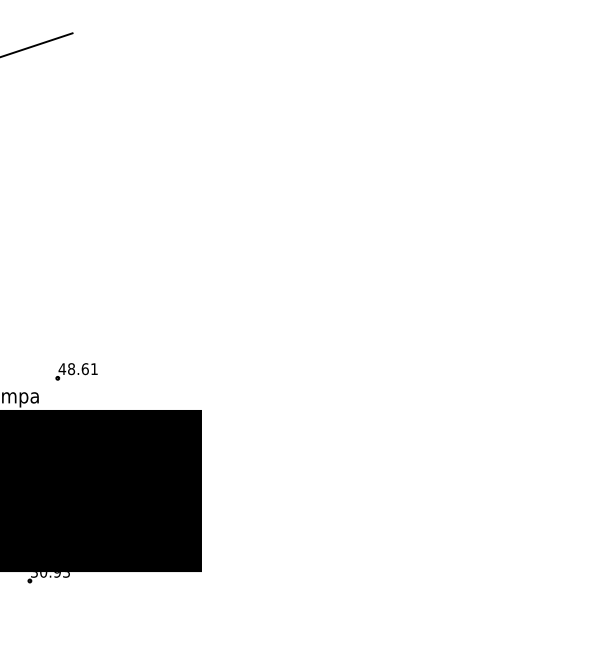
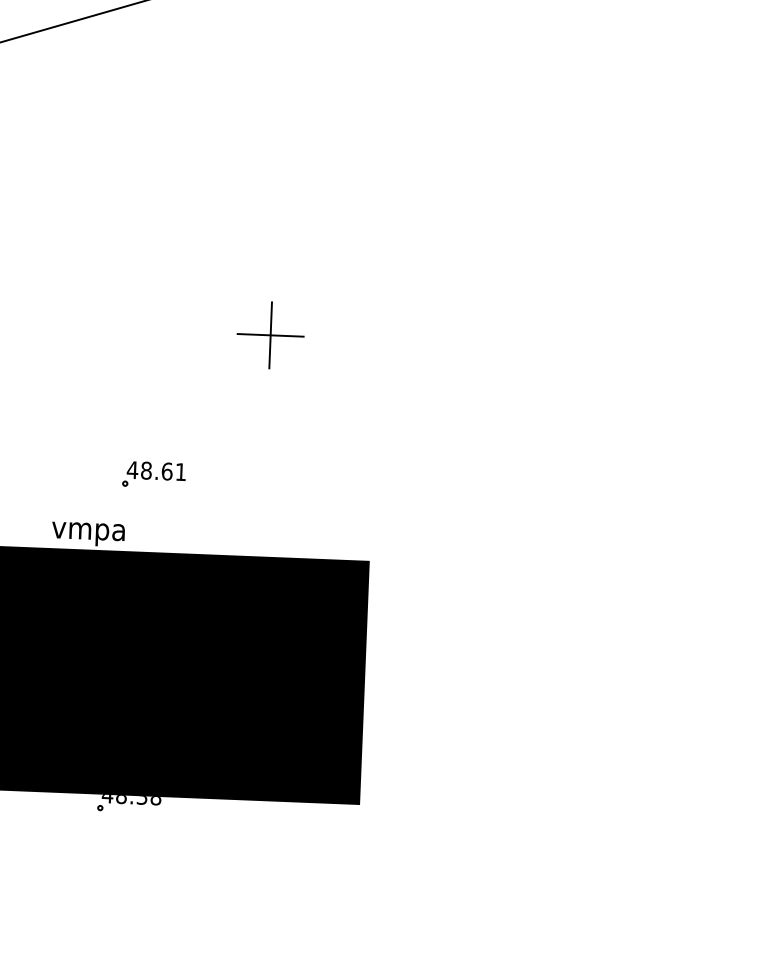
part: (129, 262) -> (269, 334), added
part: (76, 371) -> (153, 474), moved
text: (50, 574) -> (131, 799), 30.93 -> 48.38

